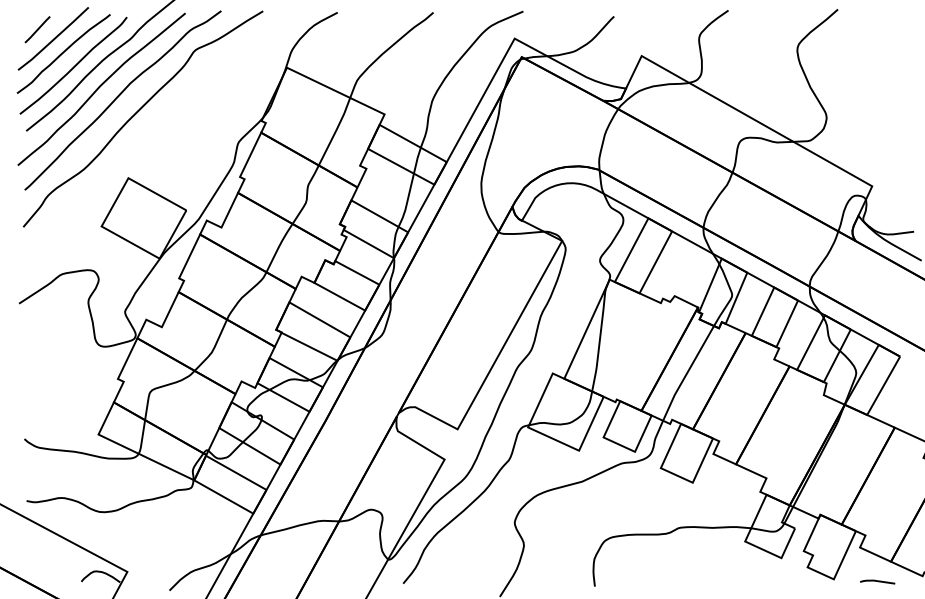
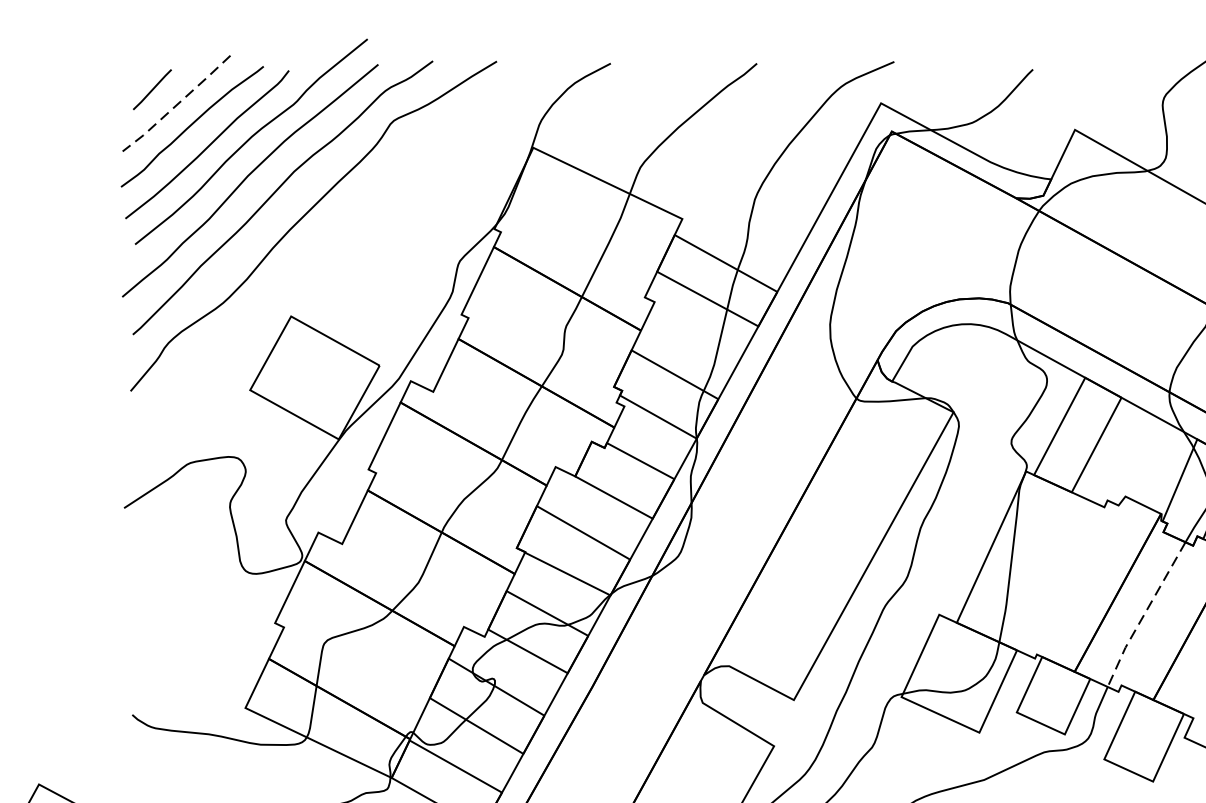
line: (53, 39) -> (176, 104), solid -> dashed
line: (687, 373) -> (1144, 614), solid -> dashed

